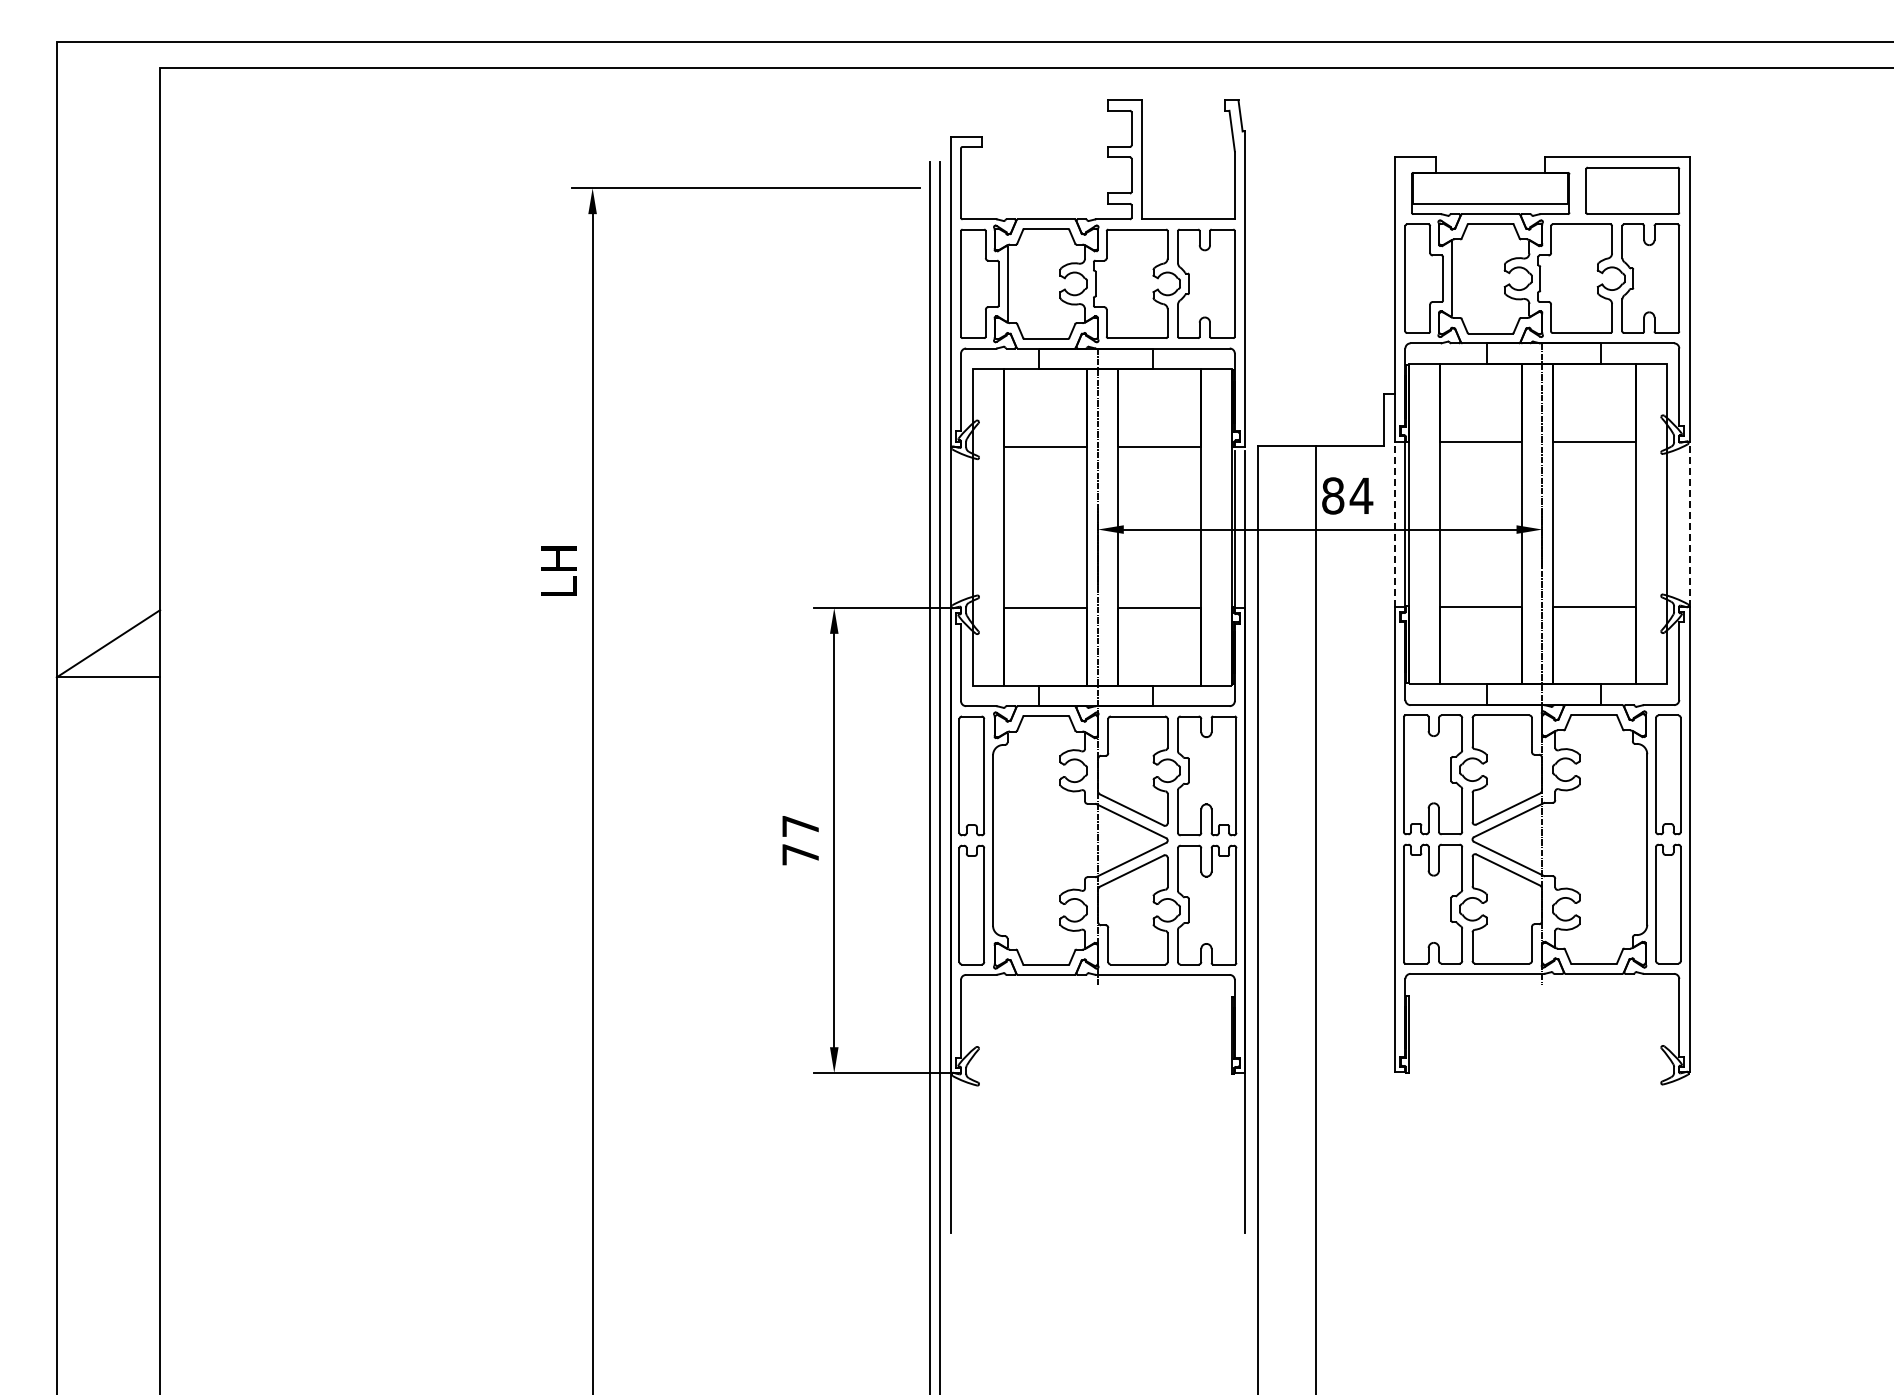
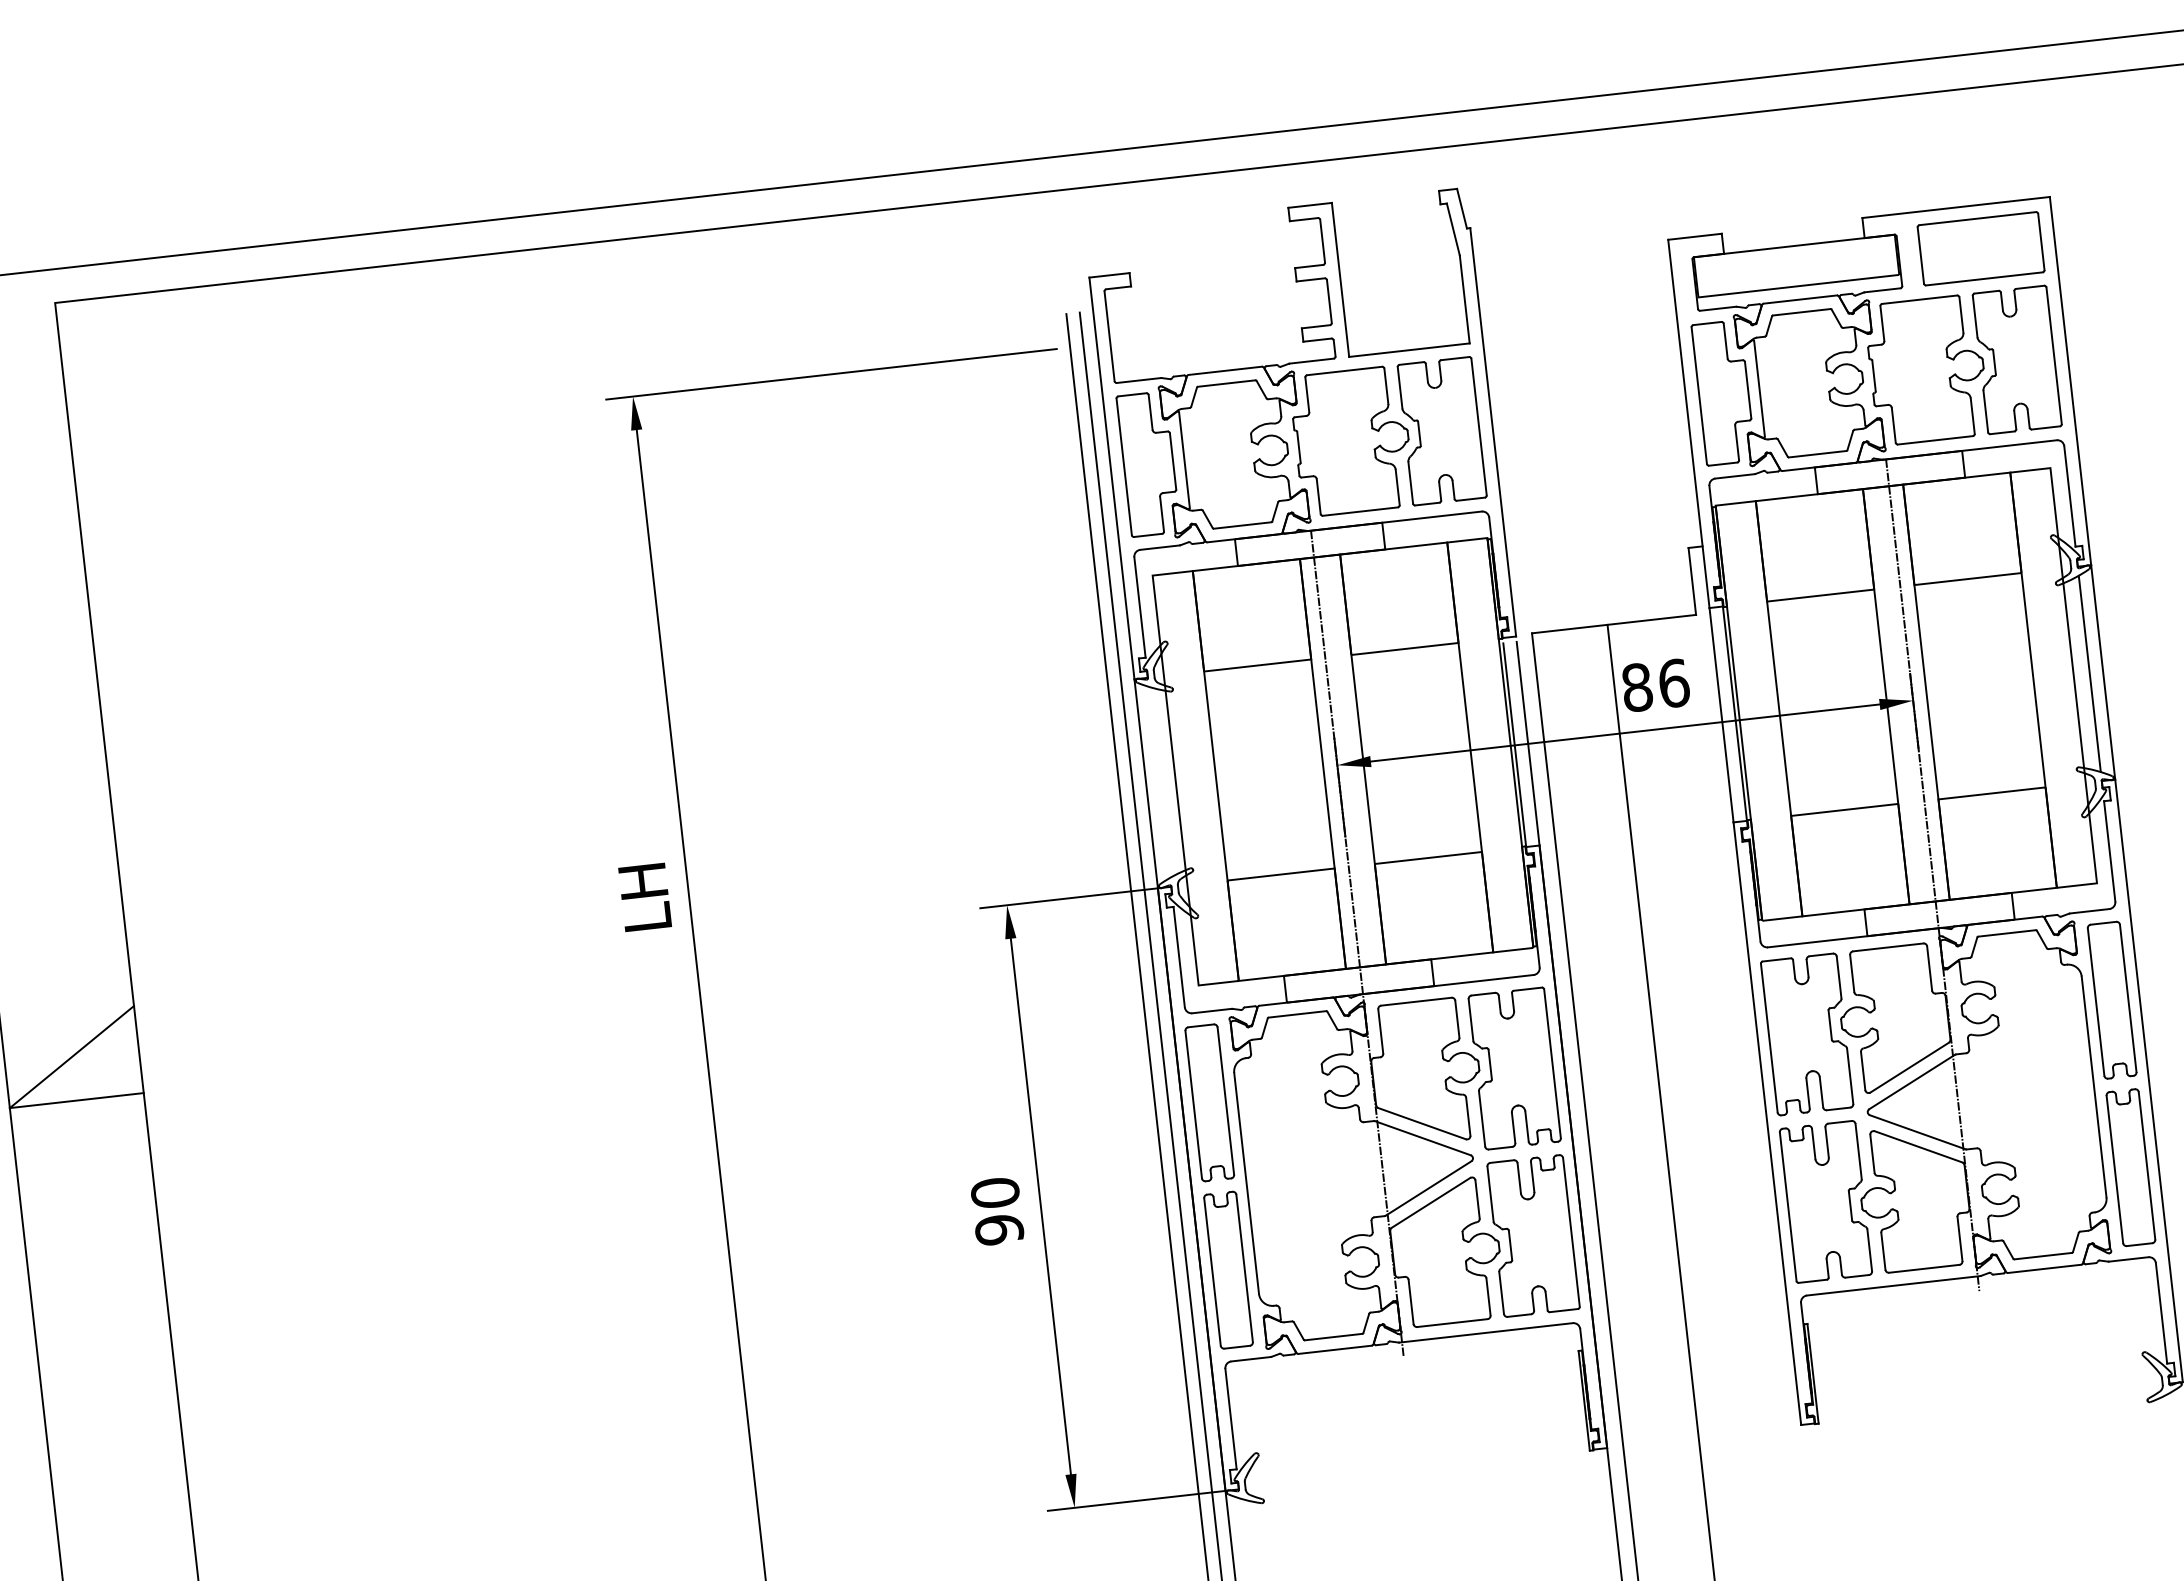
text: (1361, 495) -> (1673, 682), 84 -> 86
line: (1679, 523) -> (2089, 672), added
line: (1395, 524) -> (1722, 715), dashed -> solid
line: (1689, 524) -> (2103, 672), dashed -> solid
text: (800, 840) -> (997, 1211), 77 -> 90

